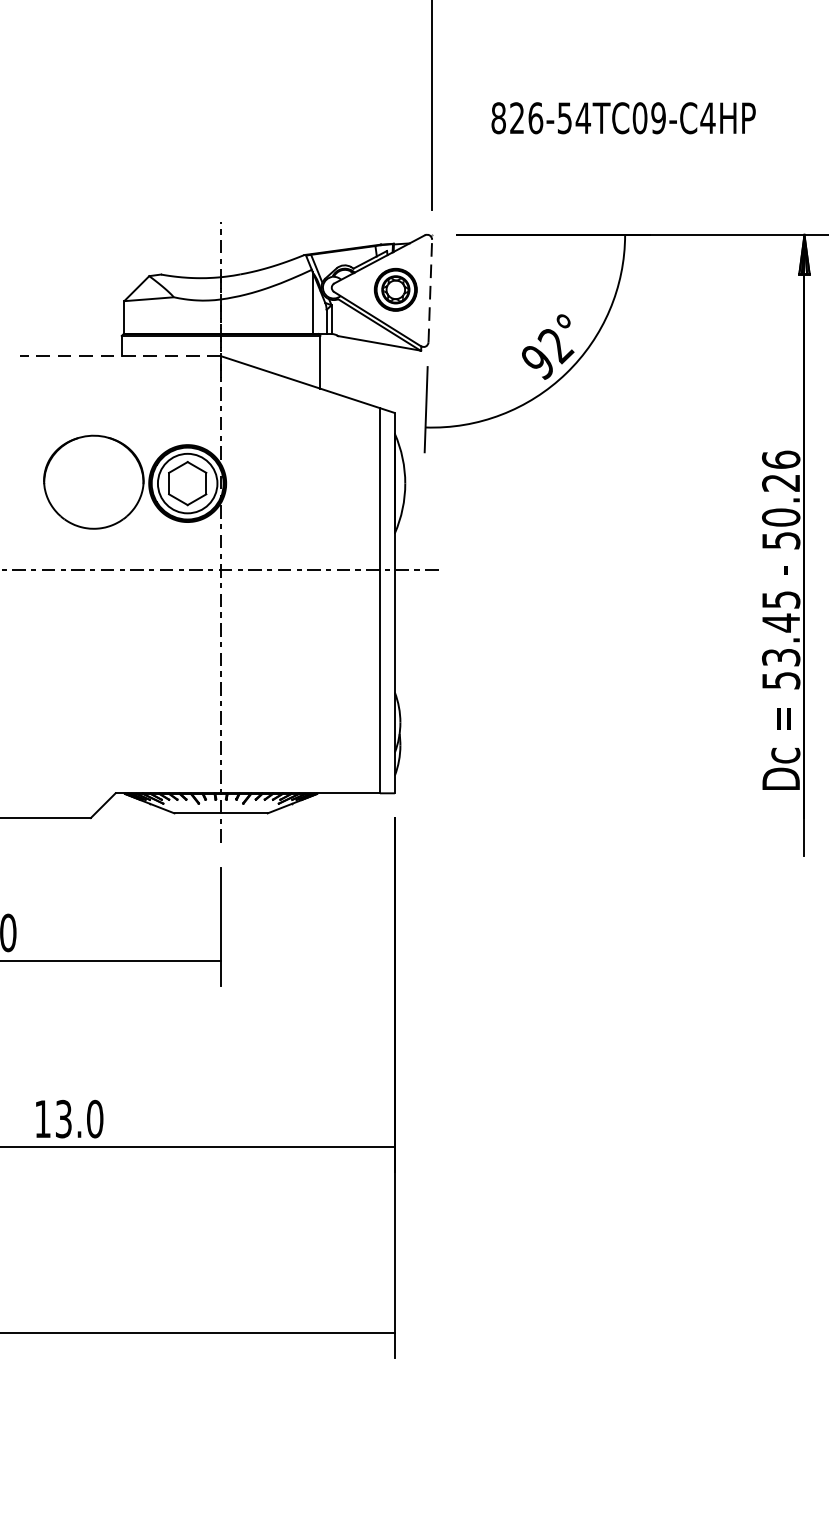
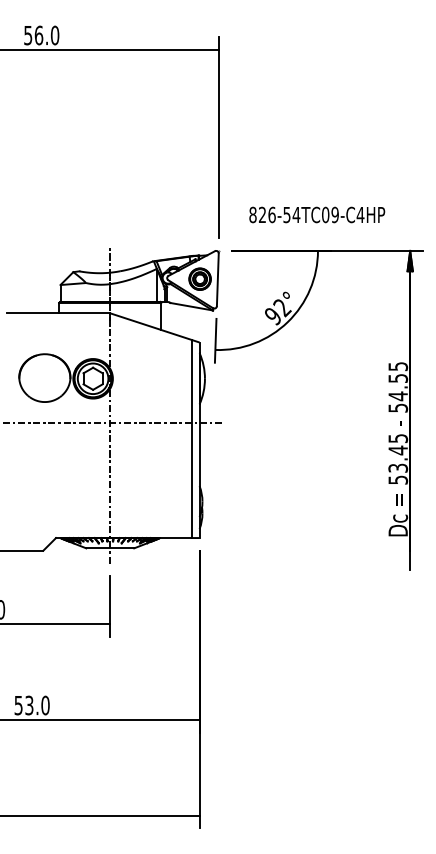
text: (624, 117) -> (317, 214), moved
line: (429, 290) -> (217, 279), dashed -> solid
line: (120, 356) -> (58, 313), dashed -> solid
text: (781, 488) -> (398, 381), 50.26 -> 54.55
text: (42, 1119) -> (18, 705), 13.0 -> 53.0

